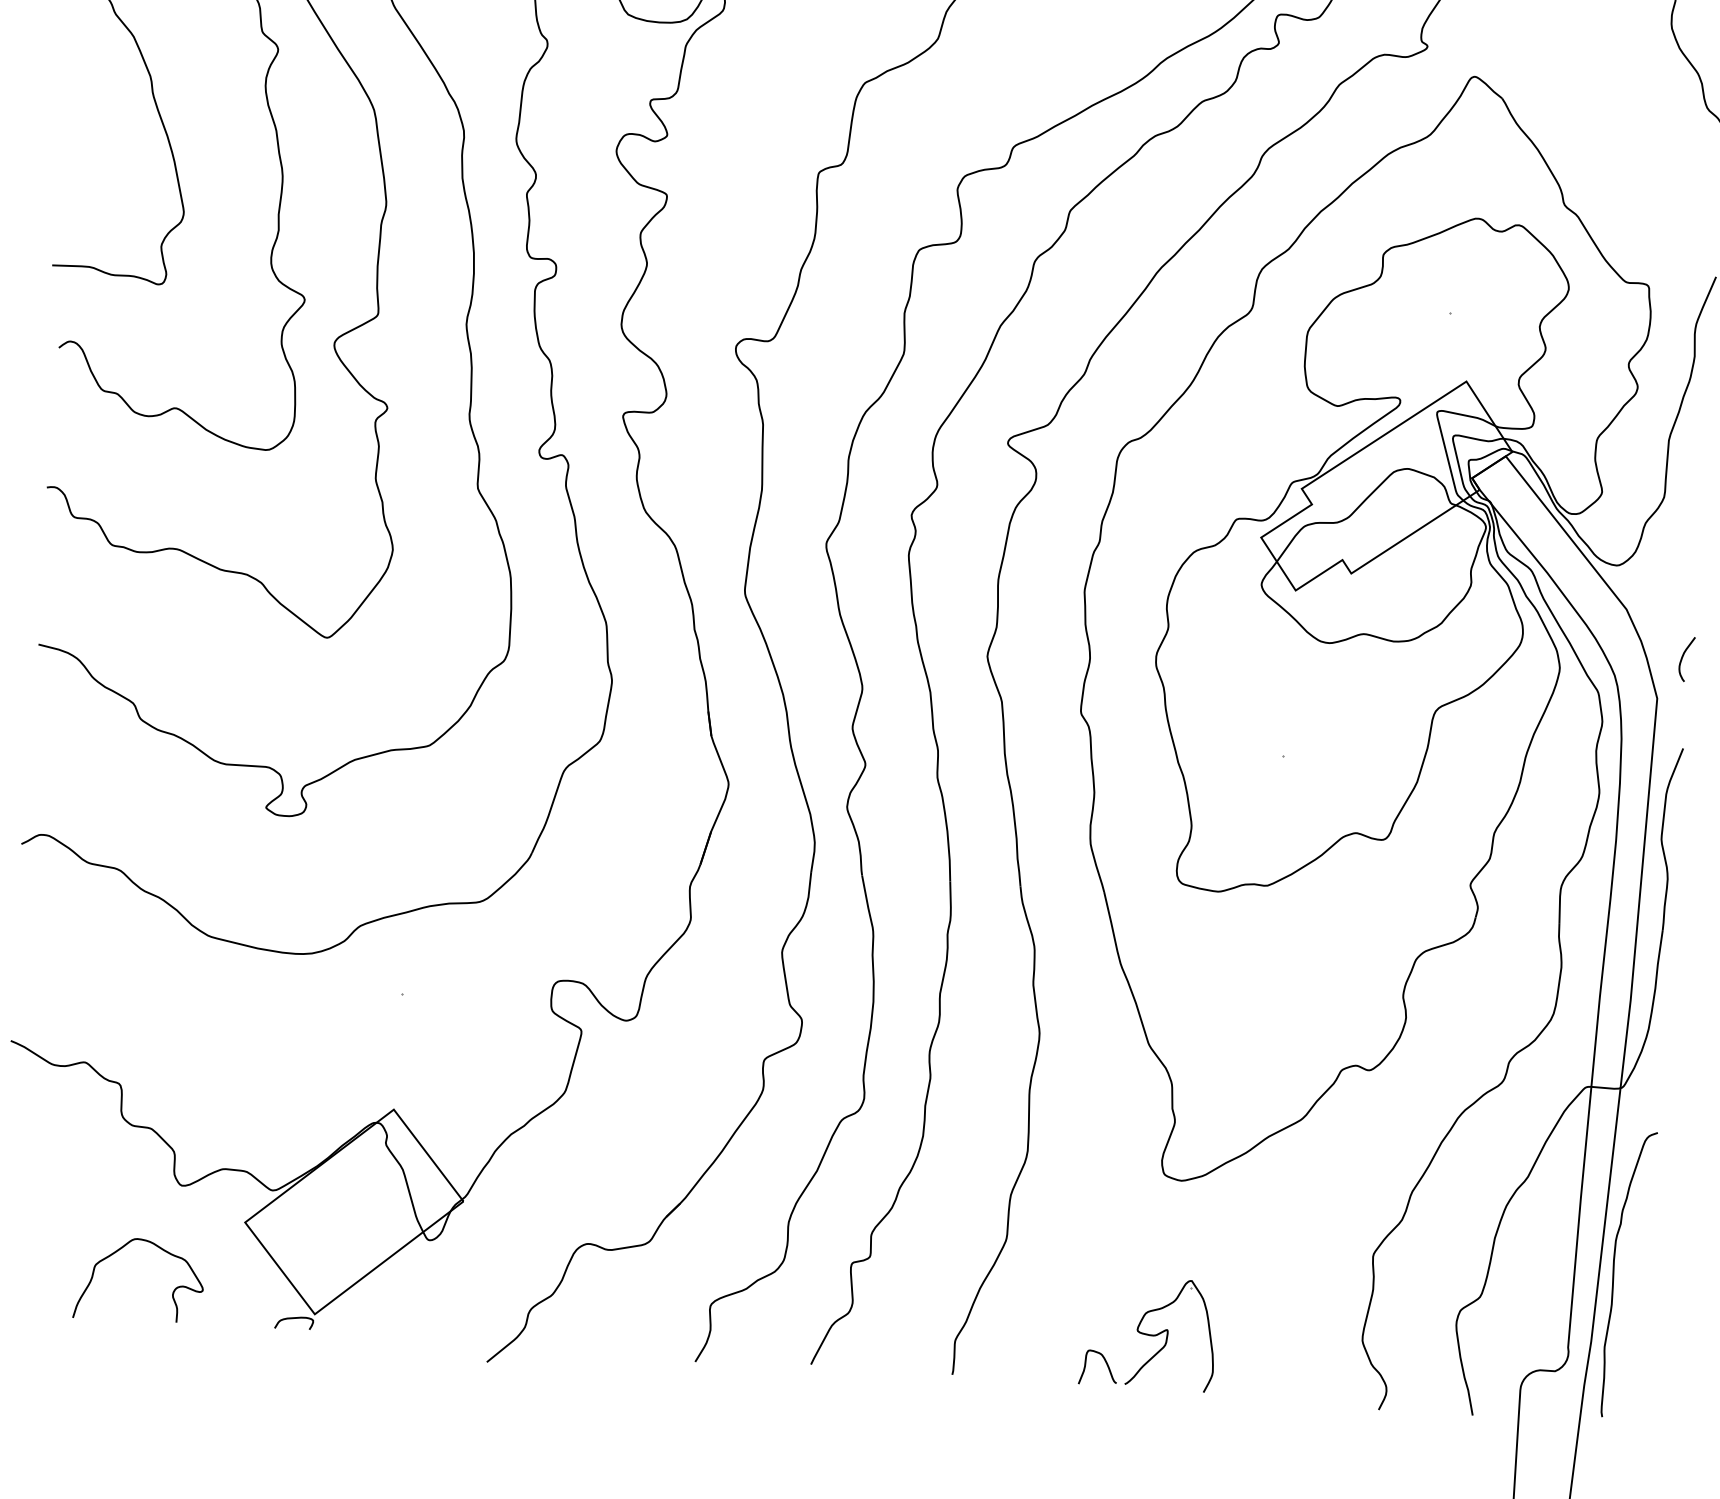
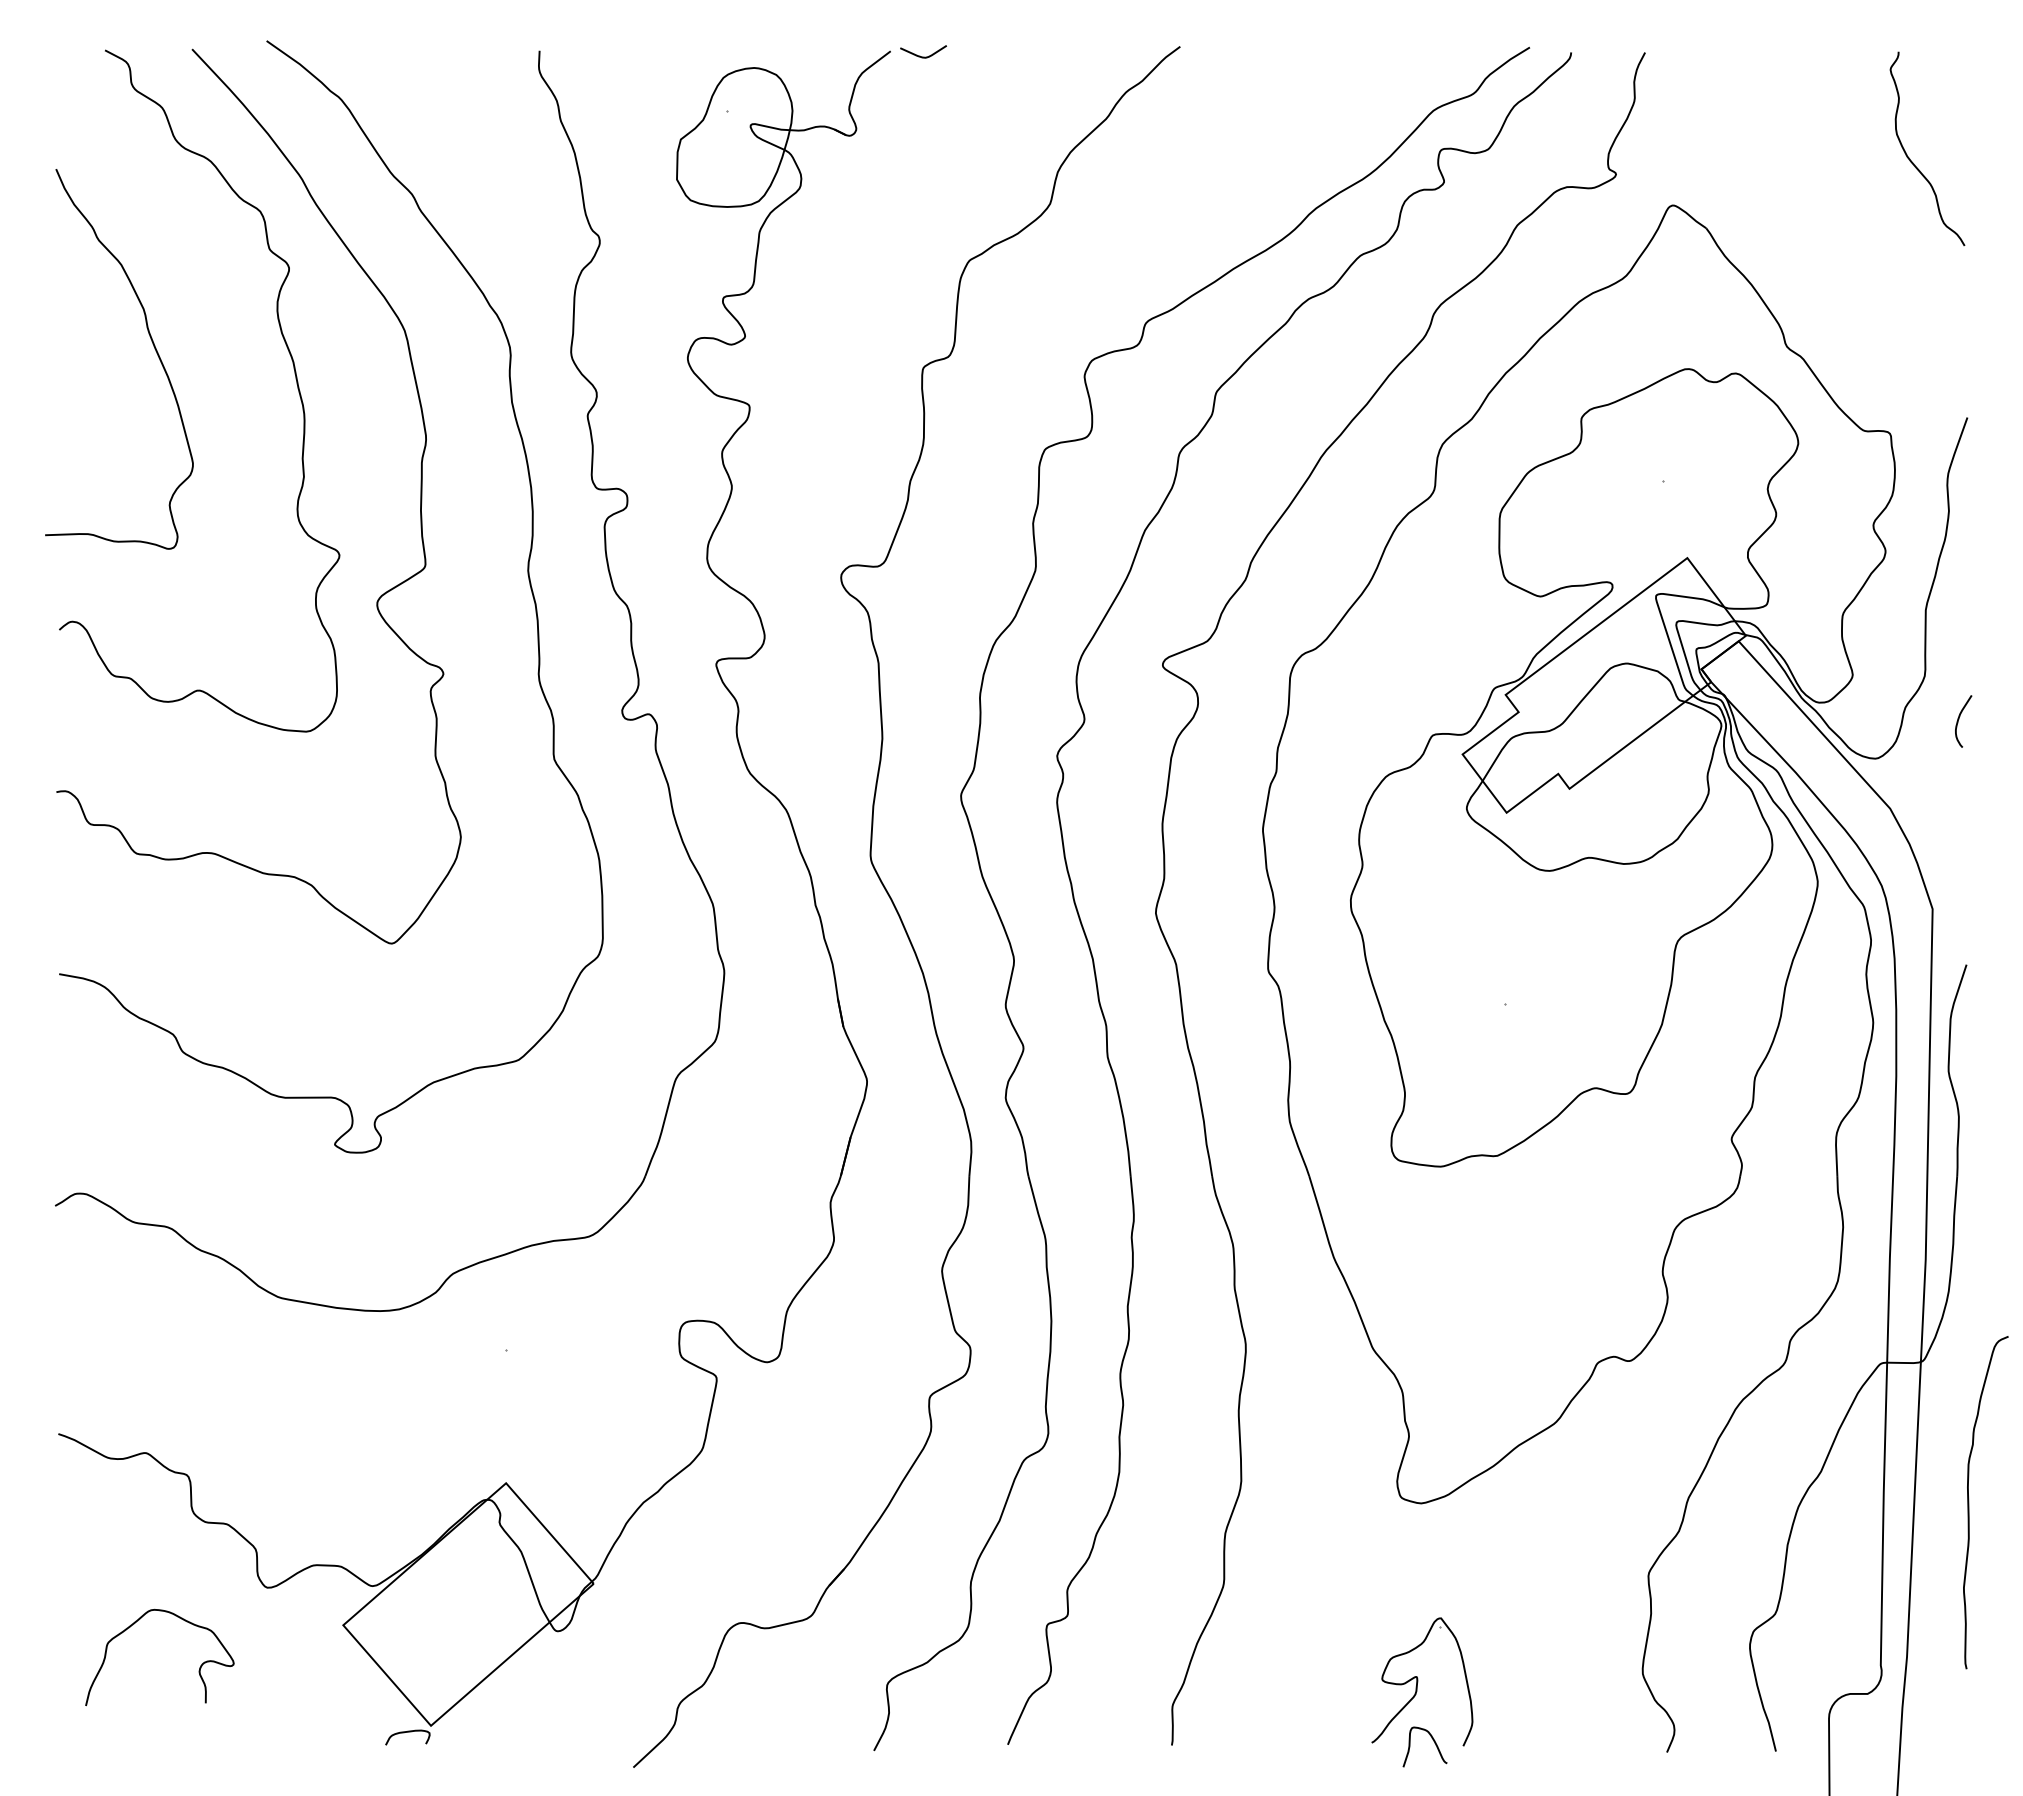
curve: (1683, 657) -> (1959, 719), moved
curve: (1614, 1273) -> (1969, 1502), moved
curve: (172, 1293) -> (198, 1670), moved
curve: (1106, 1363) -> (1433, 1741), moved

